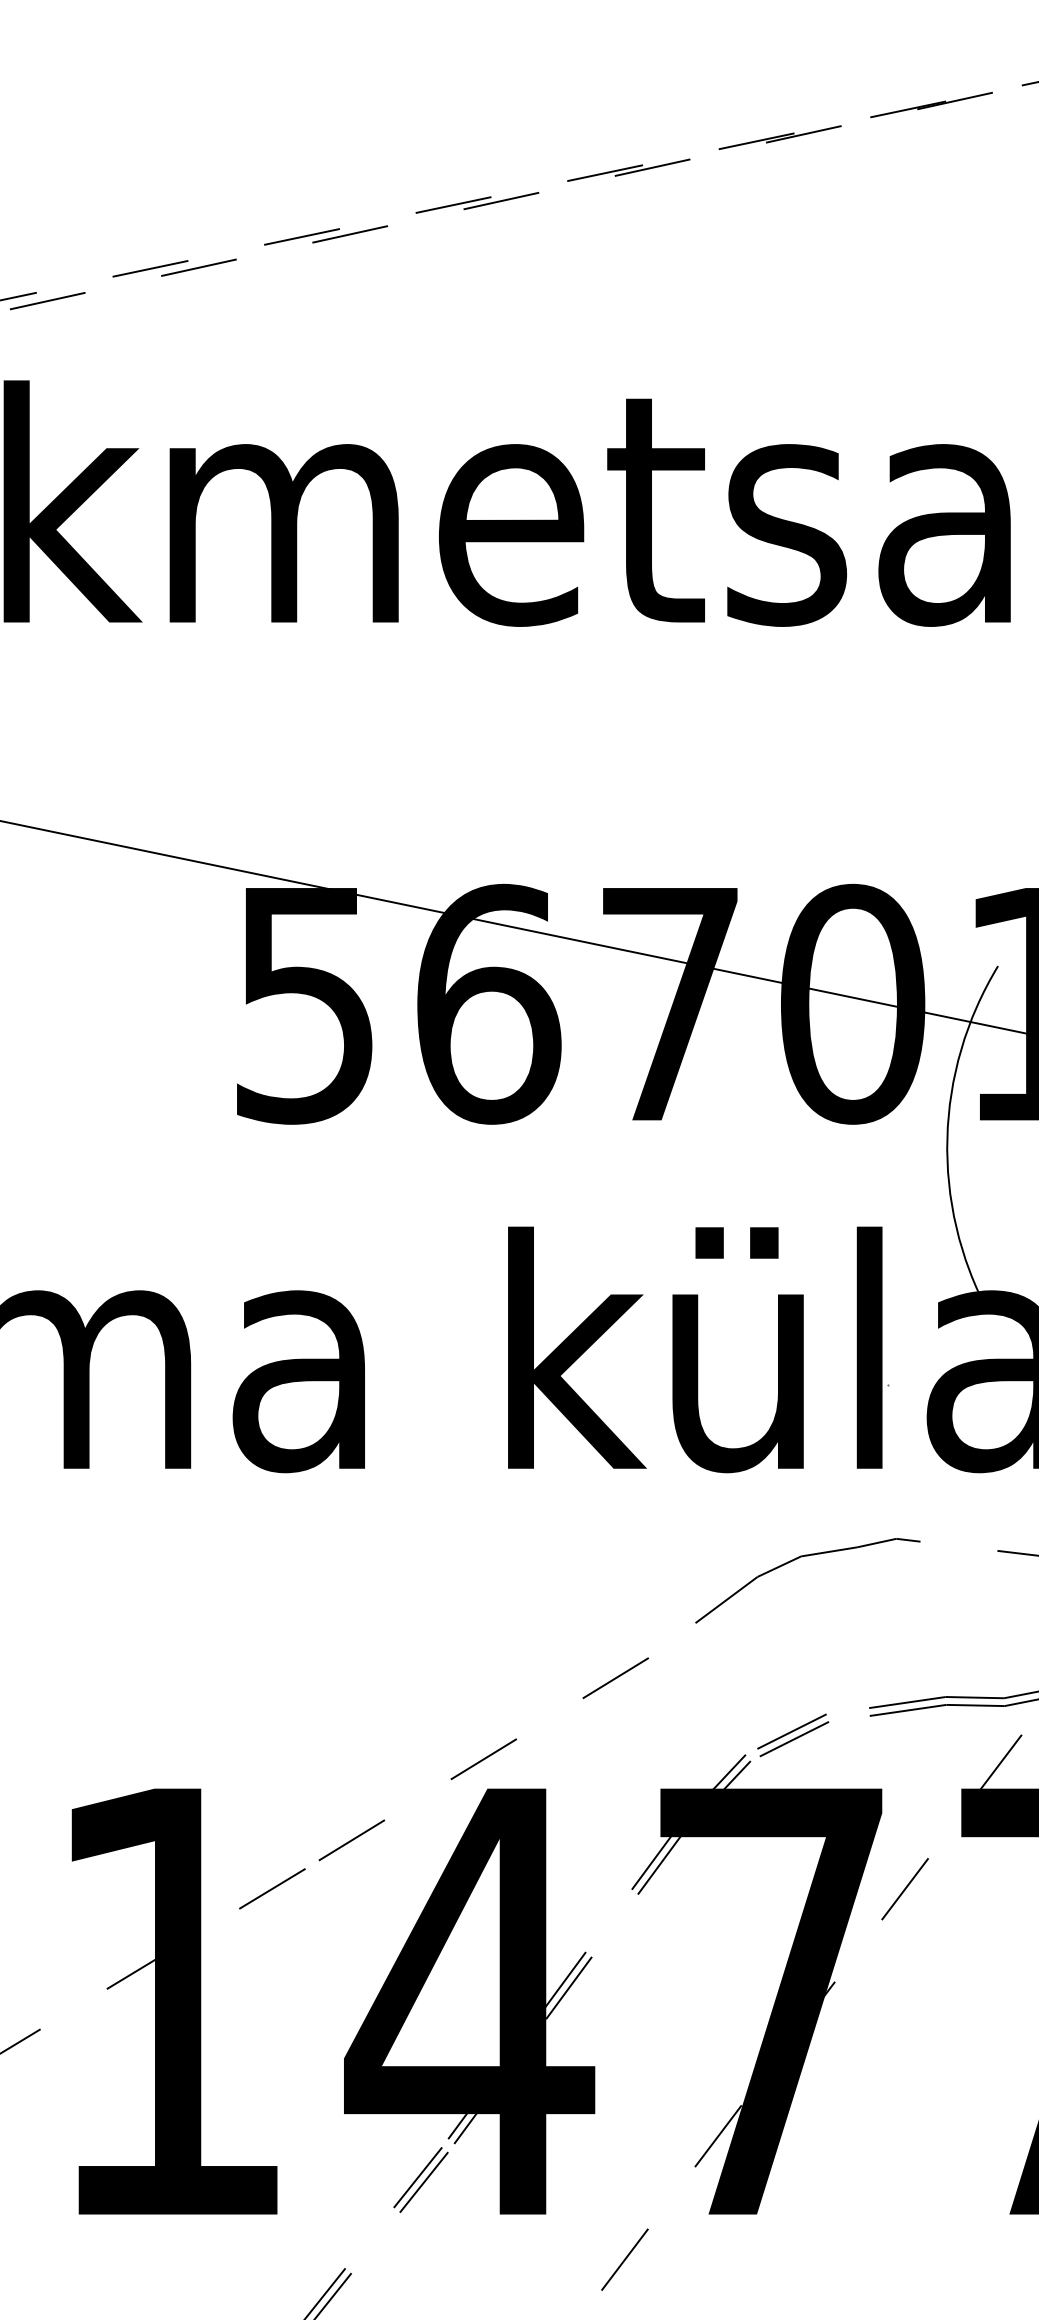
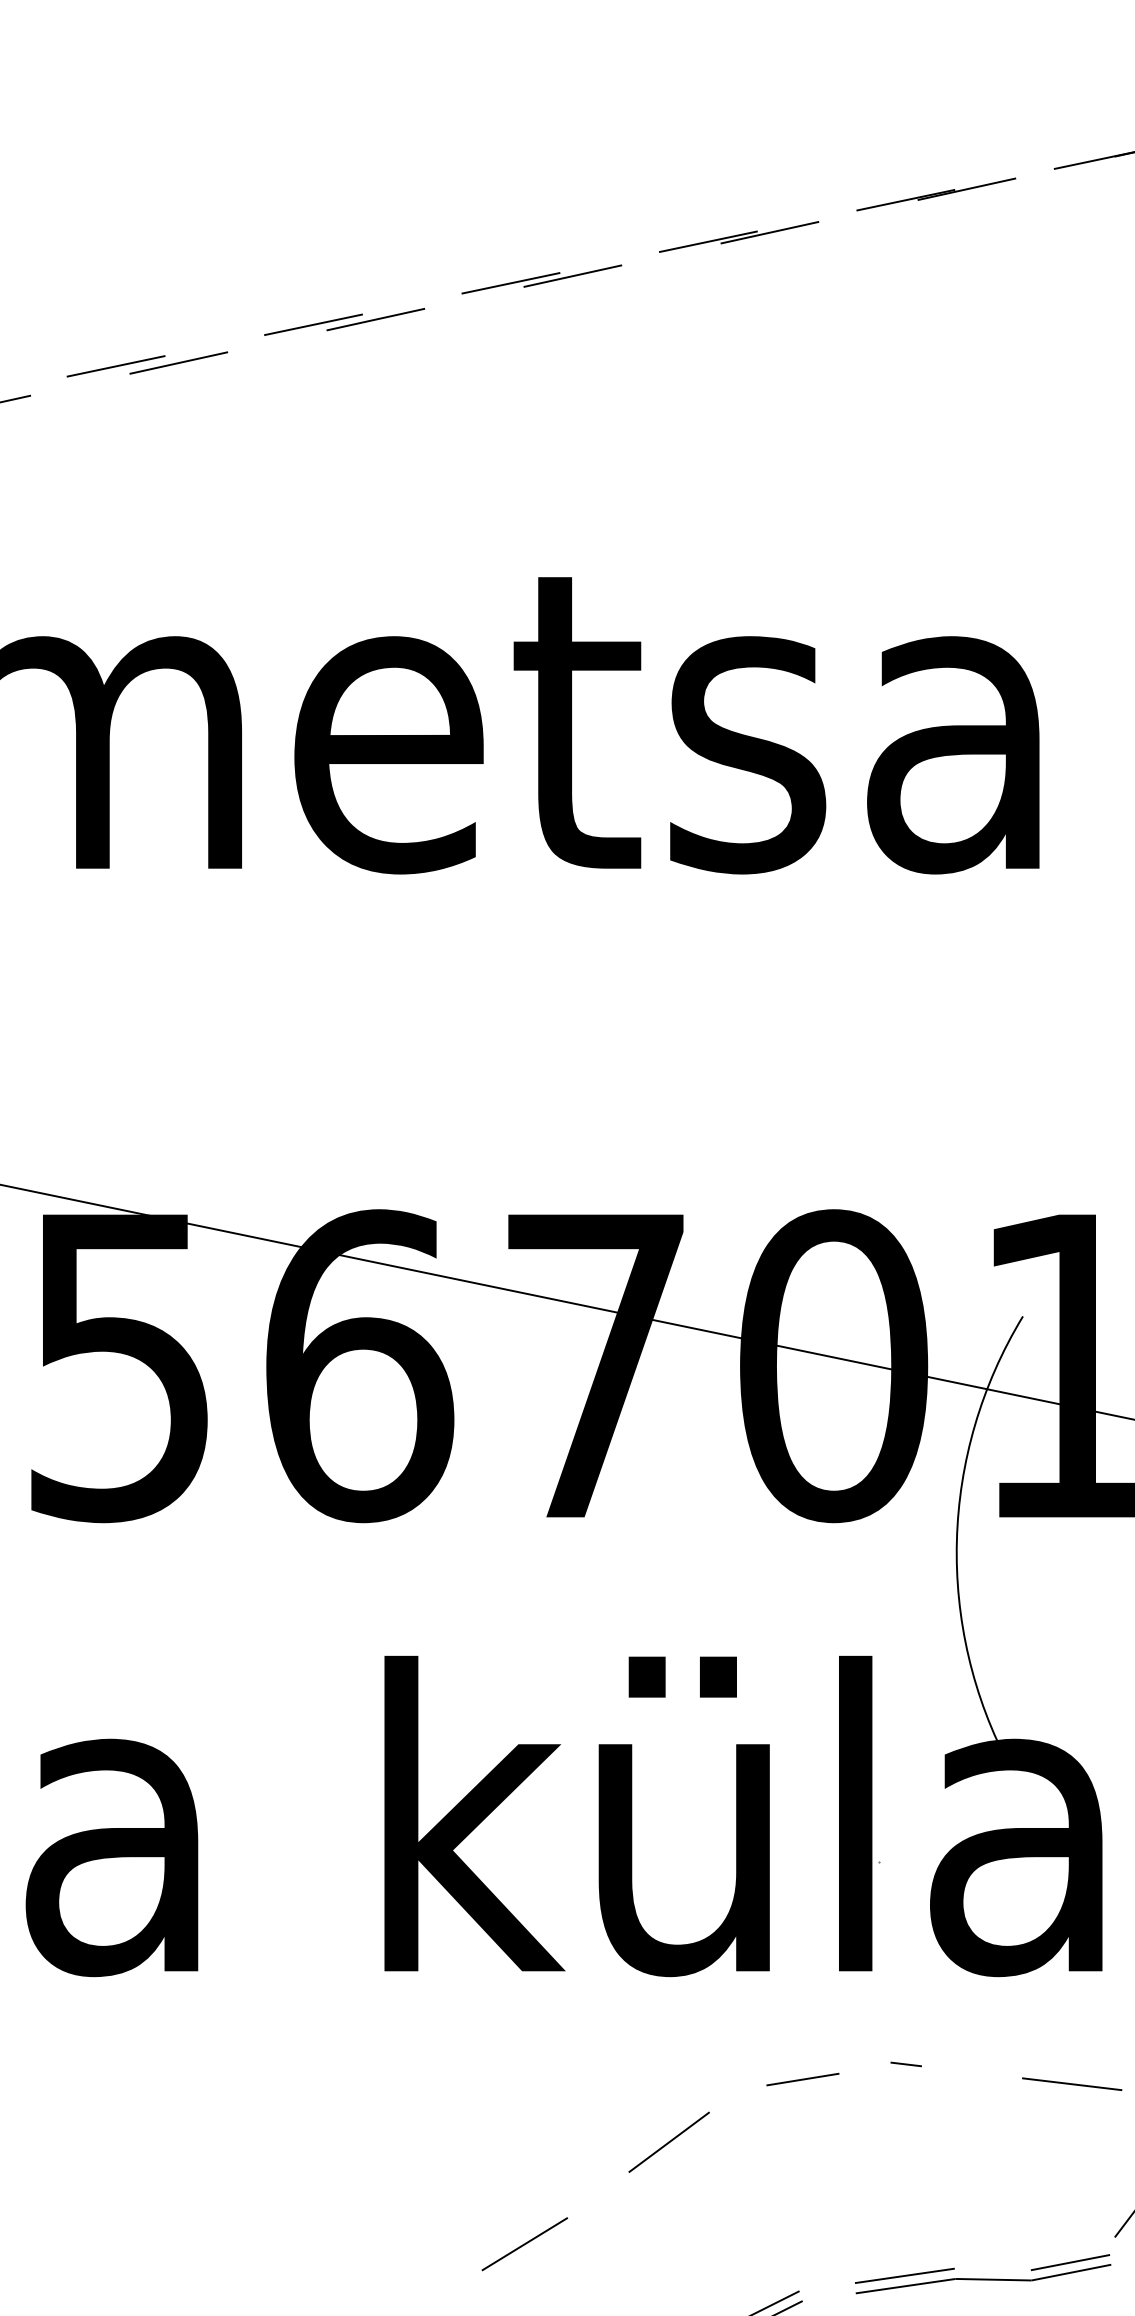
line: (876, 1542) -> (864, 2067), removed
line: (779, 1566) -> (738, 2098), removed
line: (974, 1697) -> (992, 2269), removed

